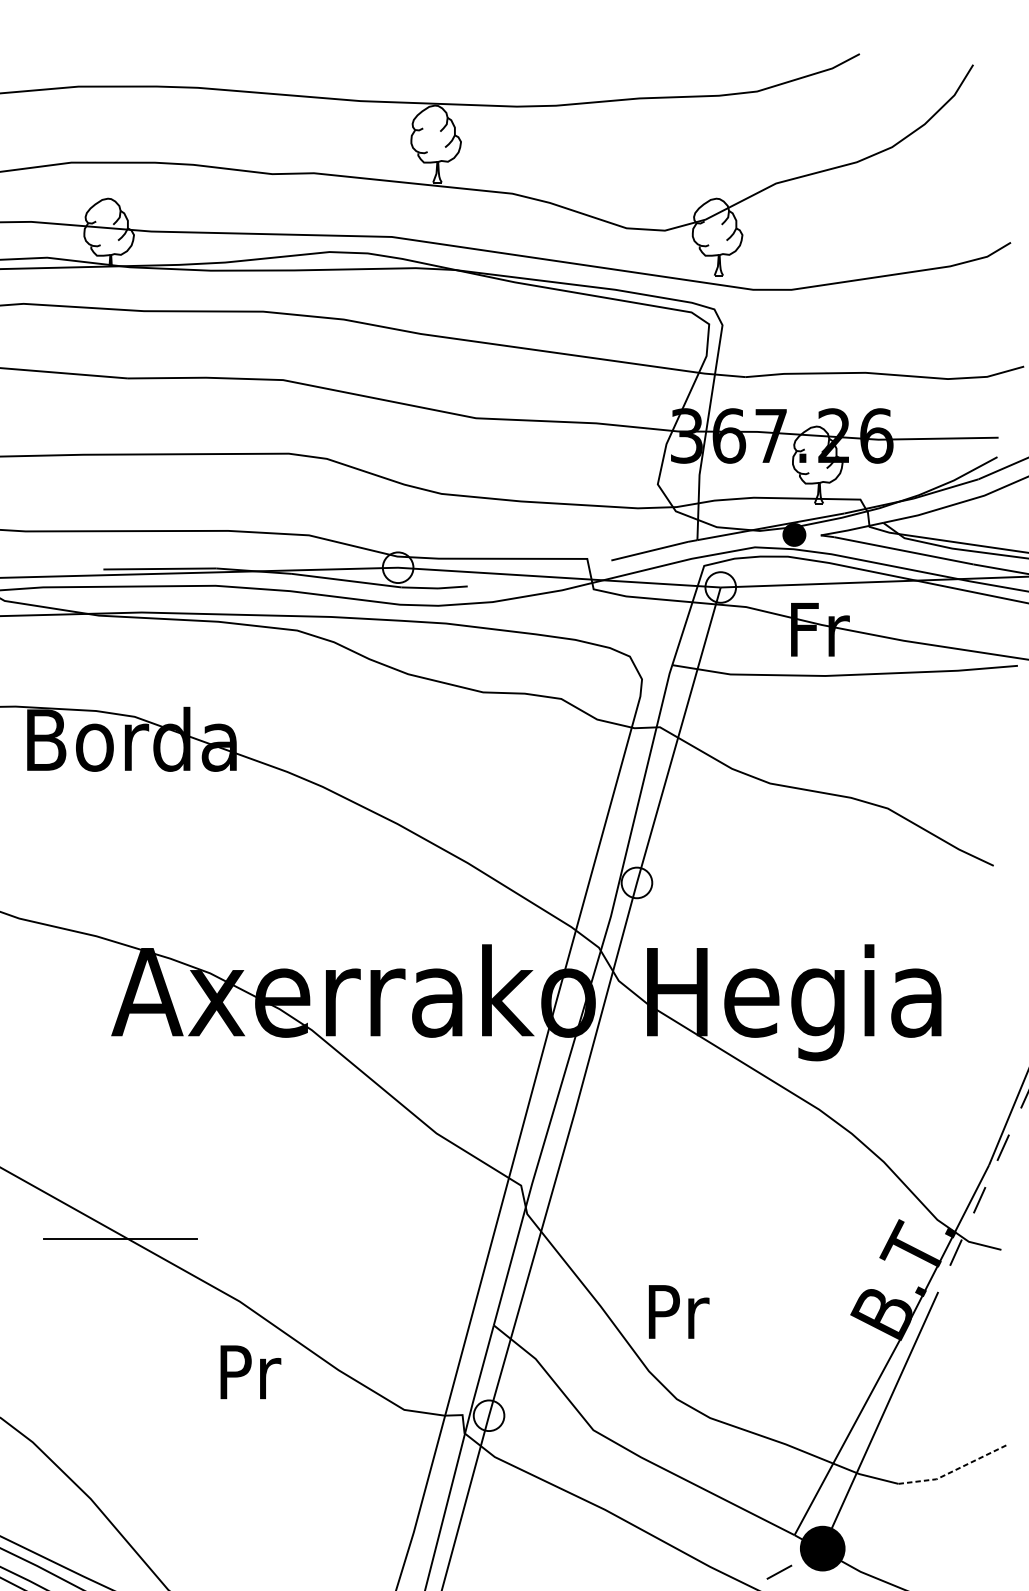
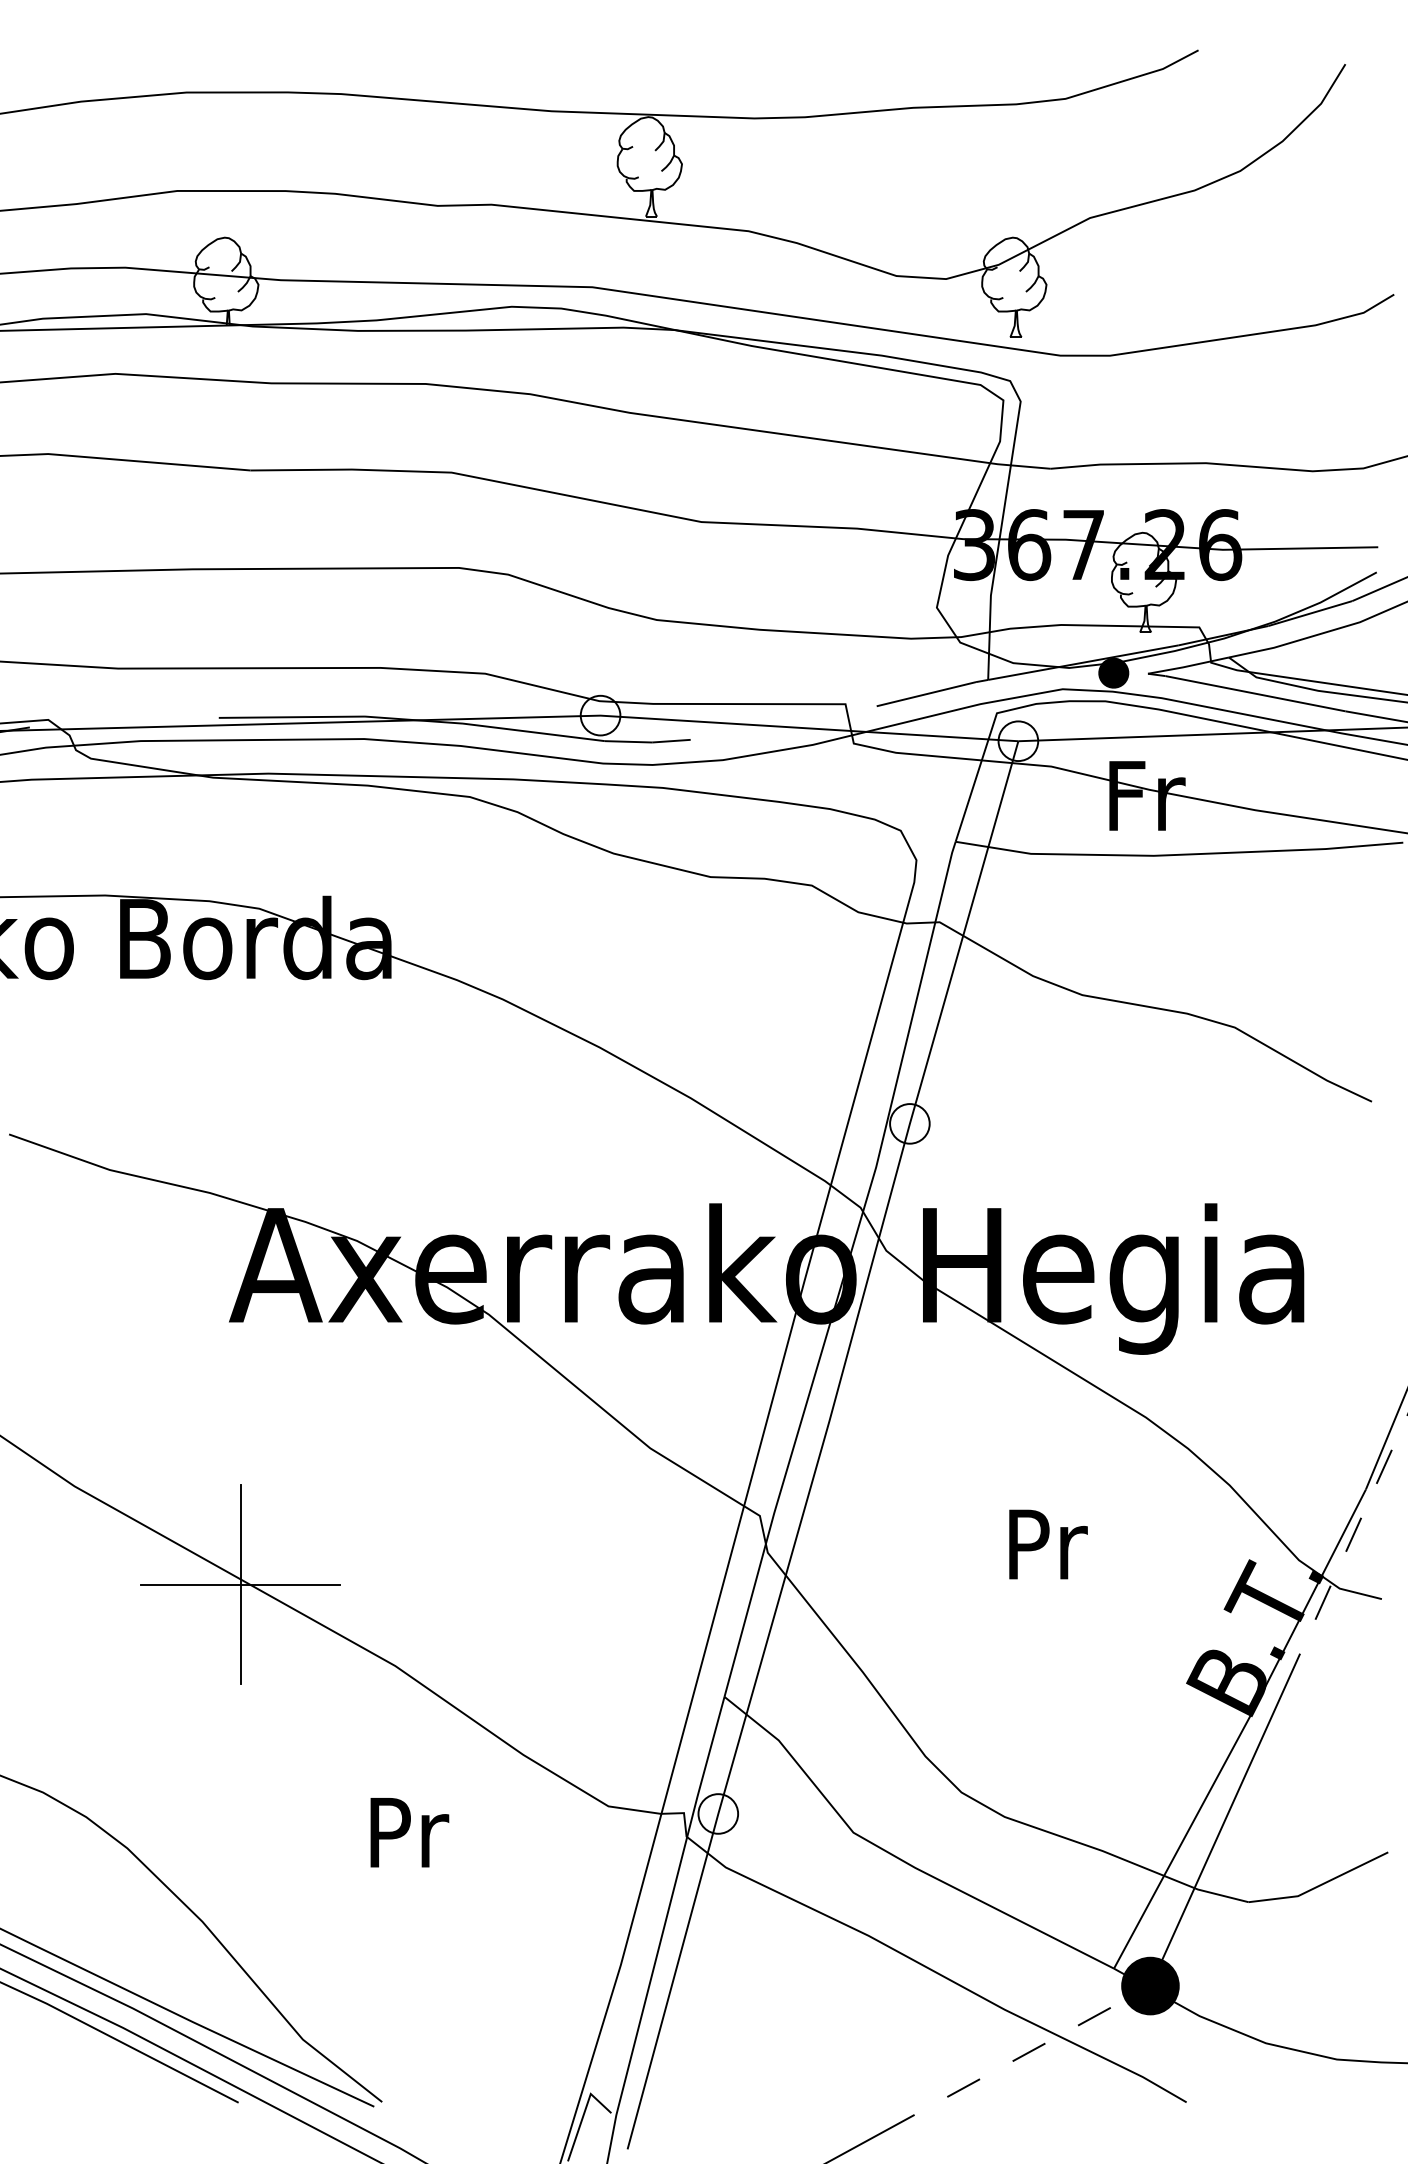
line: (120, 1238) -> (240, 1584), added
text: (679, 1311) -> (1048, 1544), moved
text: (250, 1372) -> (409, 1832), moved
line: (954, 1470) -> (1320, 1885), dashed -> solid

